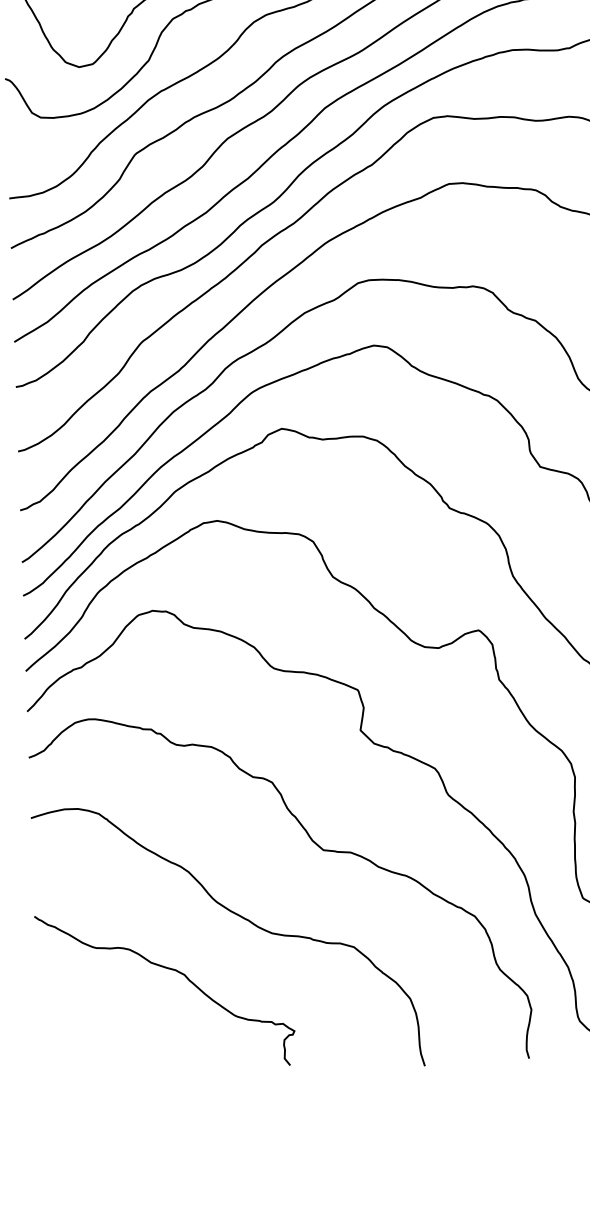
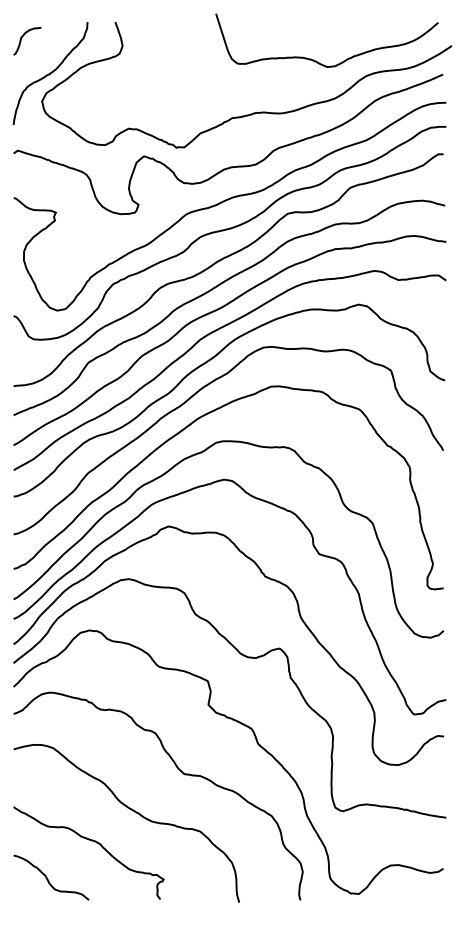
curve: (98, 1038) -> (48, 879), added

